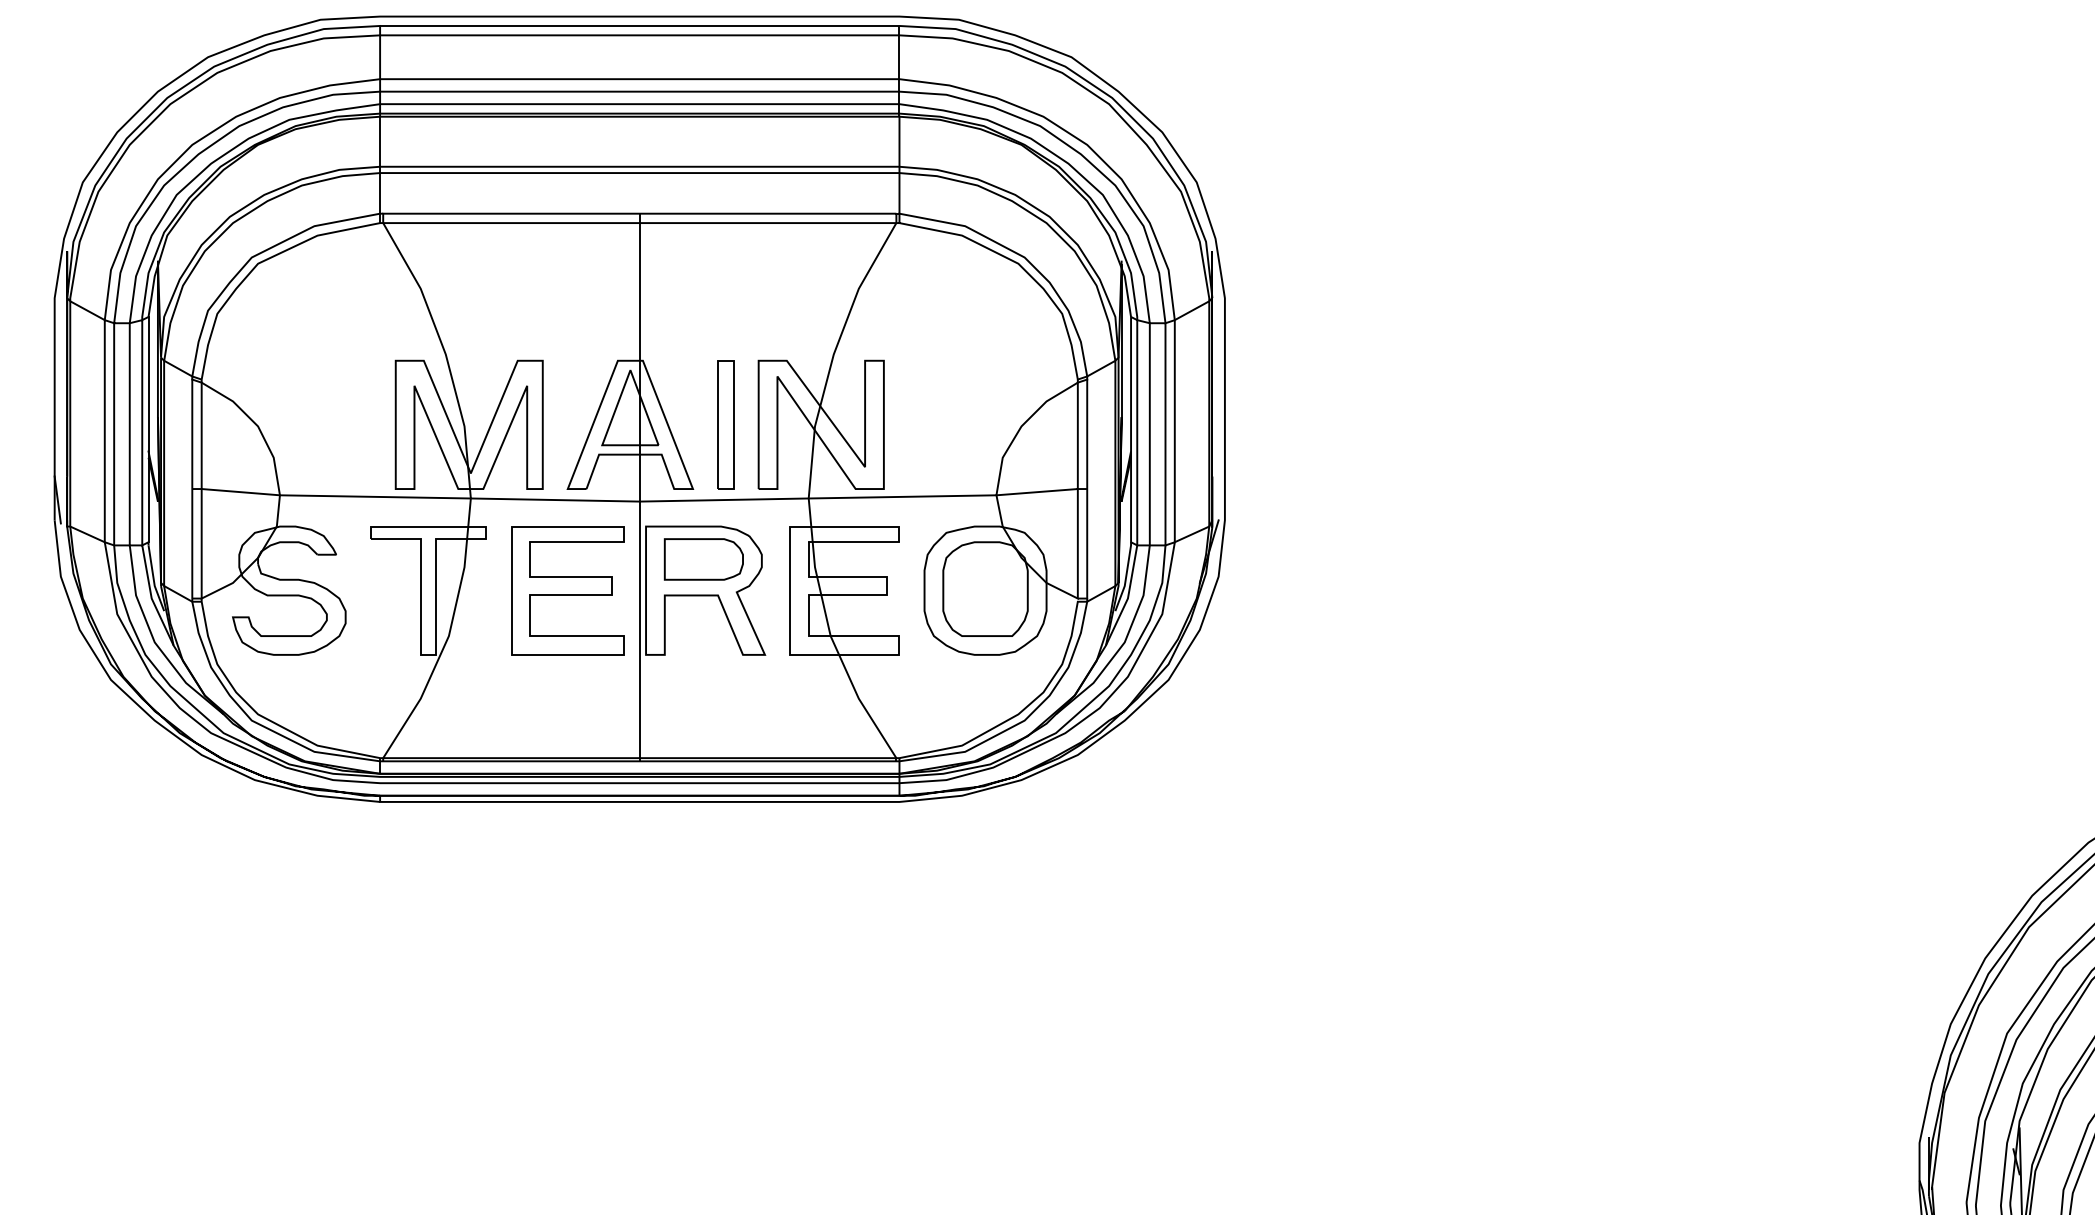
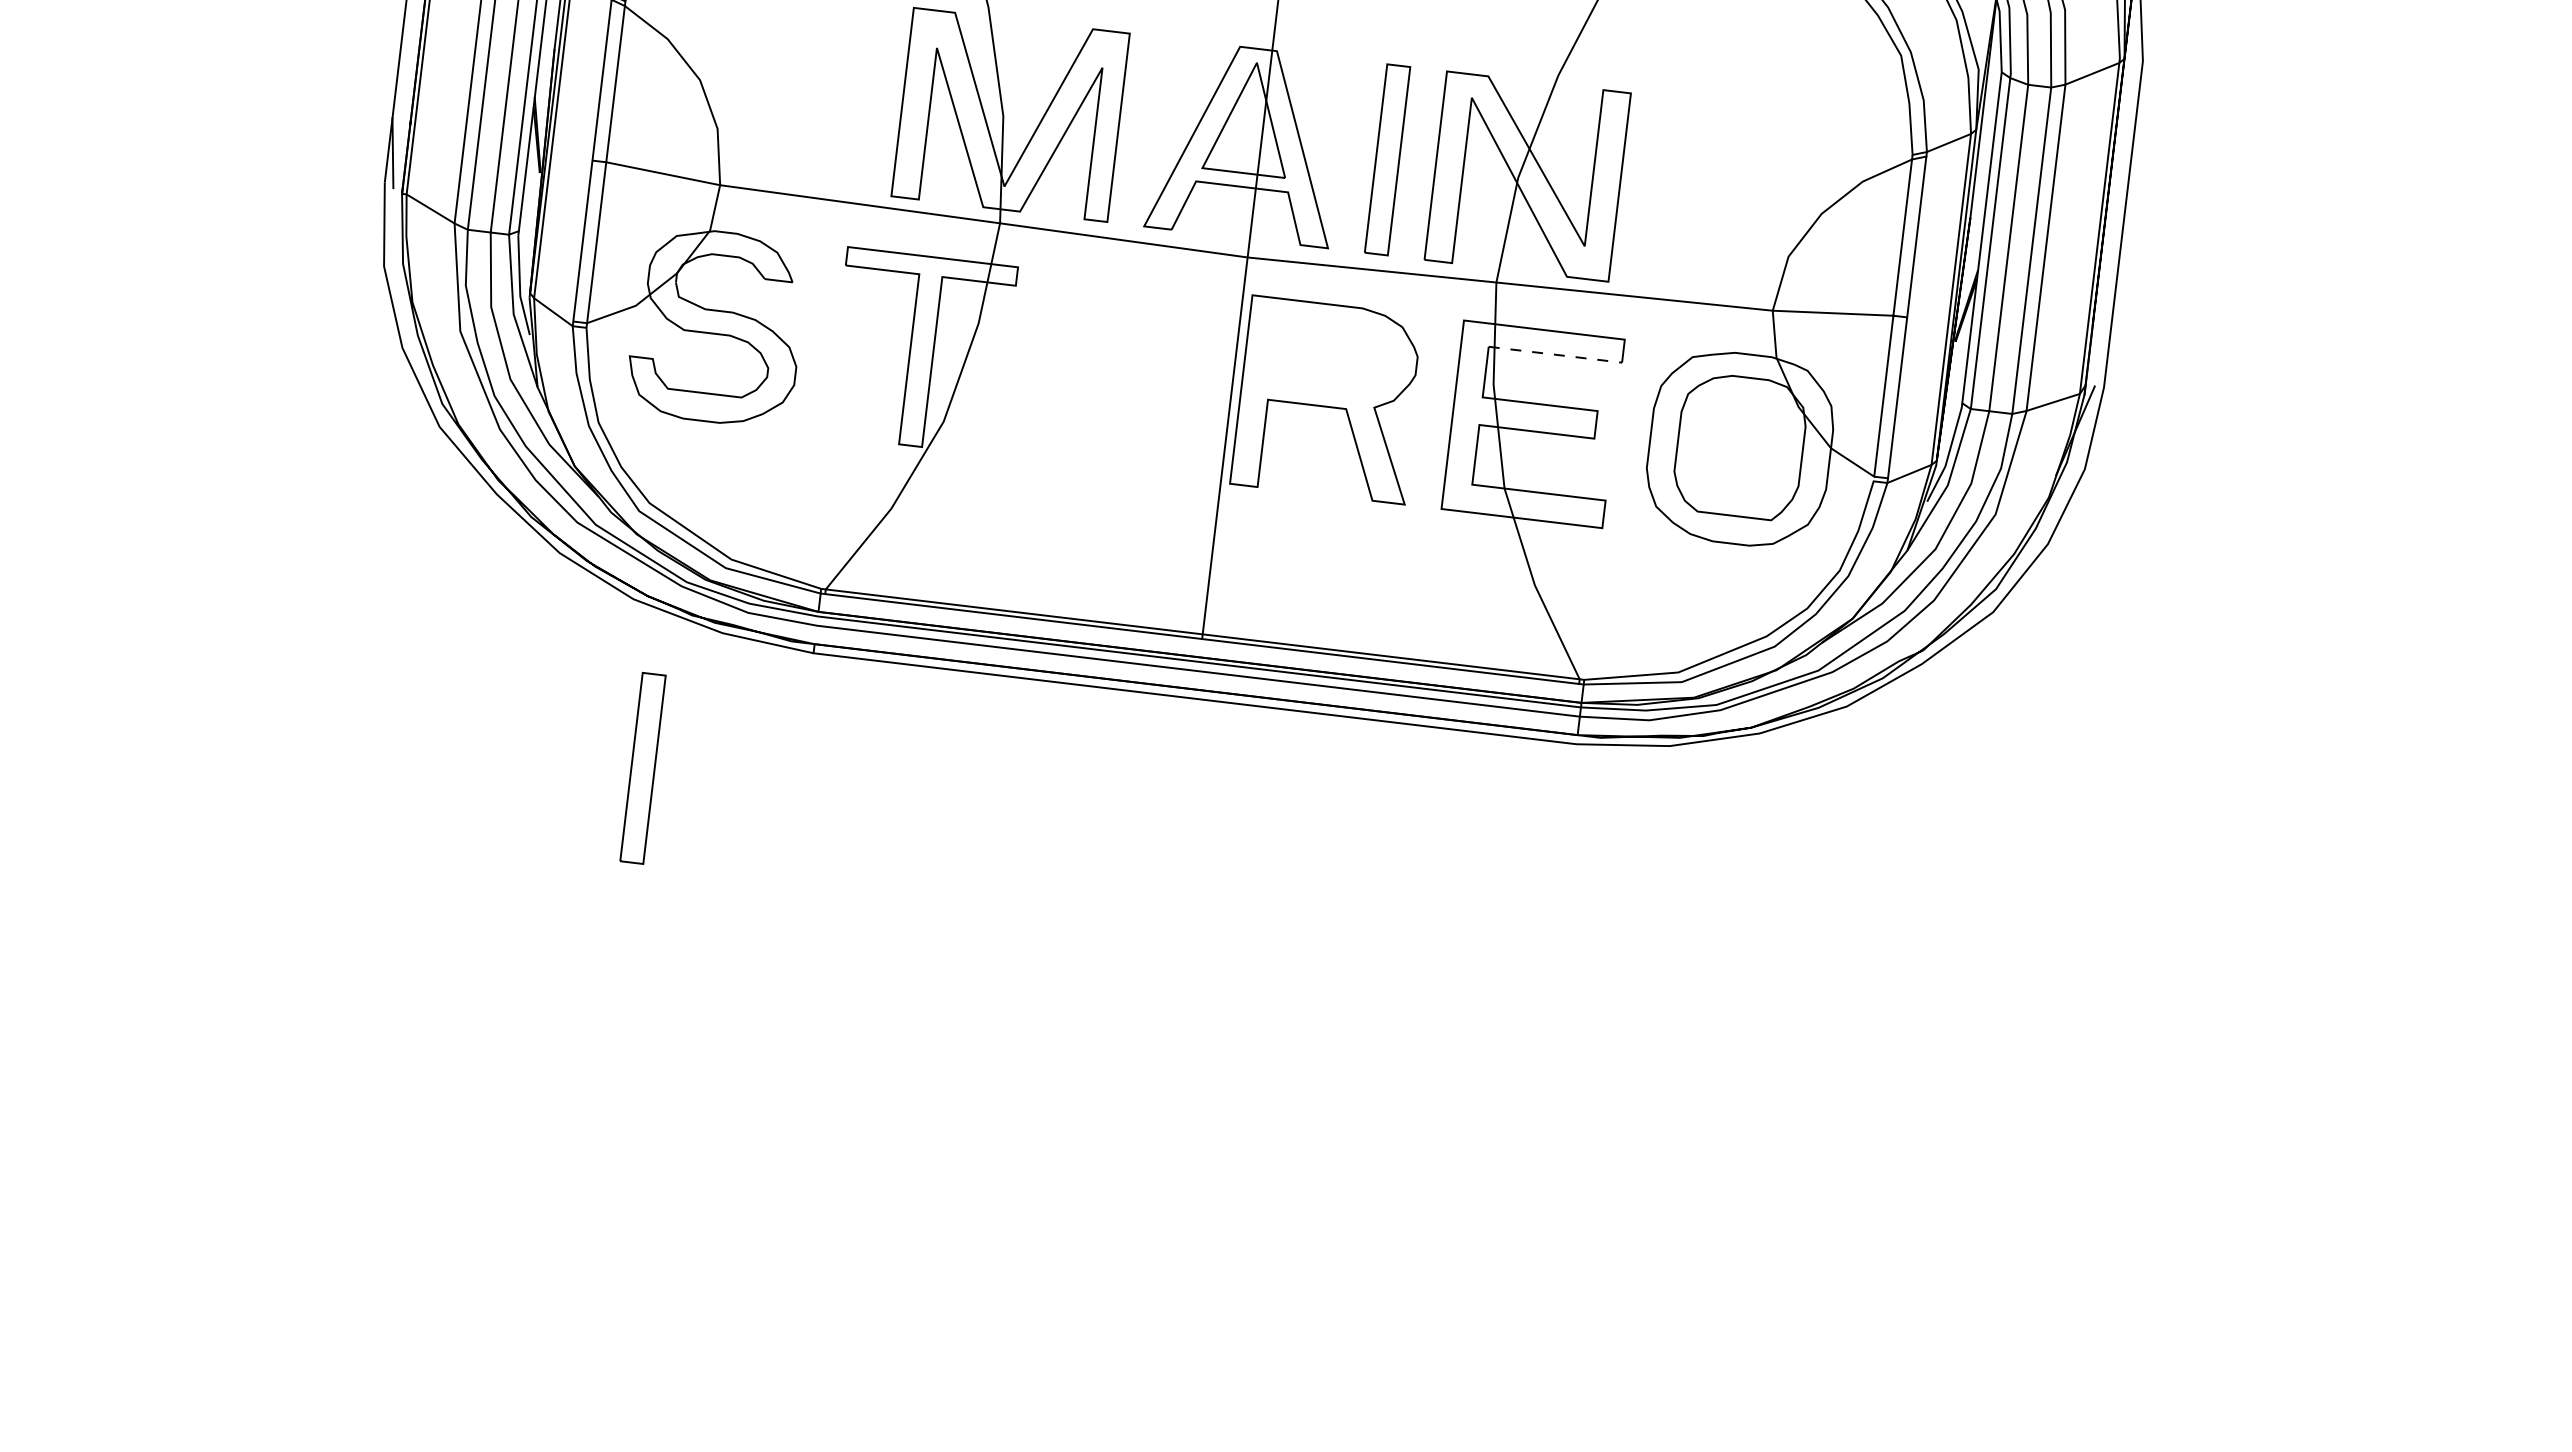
line: (854, 542) -> (1555, 355), solid -> dashed
part: (703, 559) -> (1331, 353), removed
part: (567, 590) -> (1125, 375), removed
part: (274, 892) -> (642, 767), added

